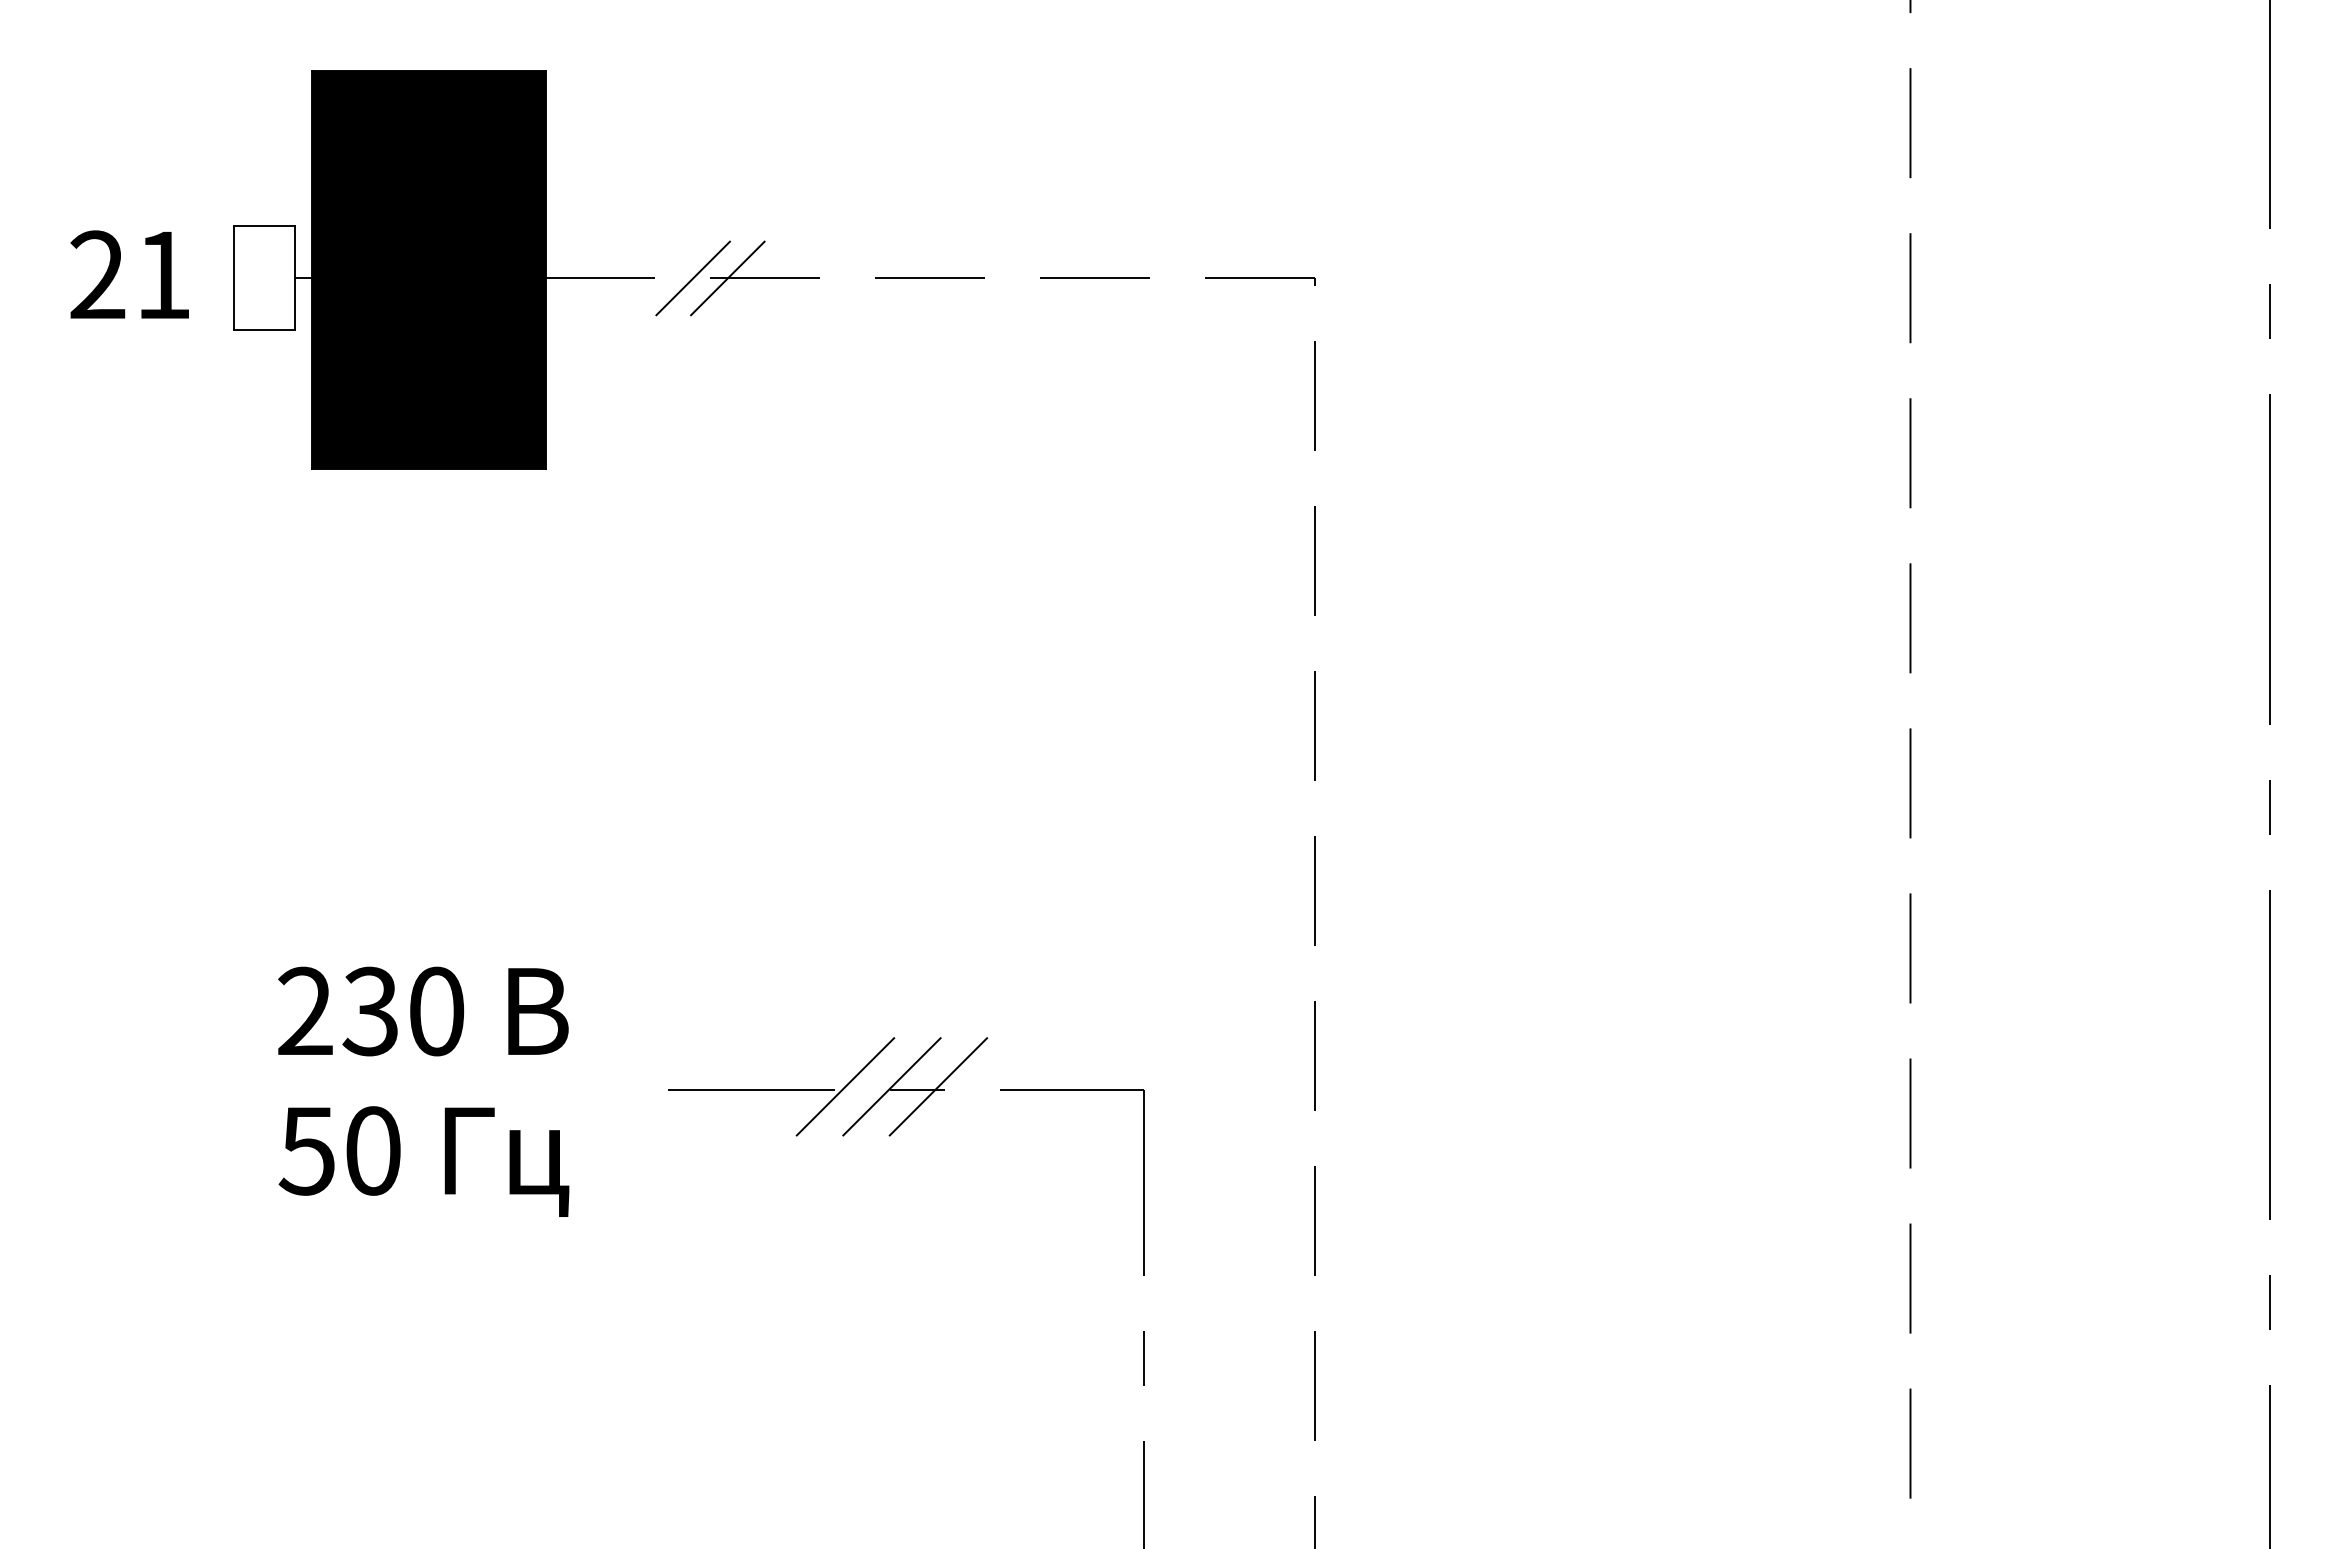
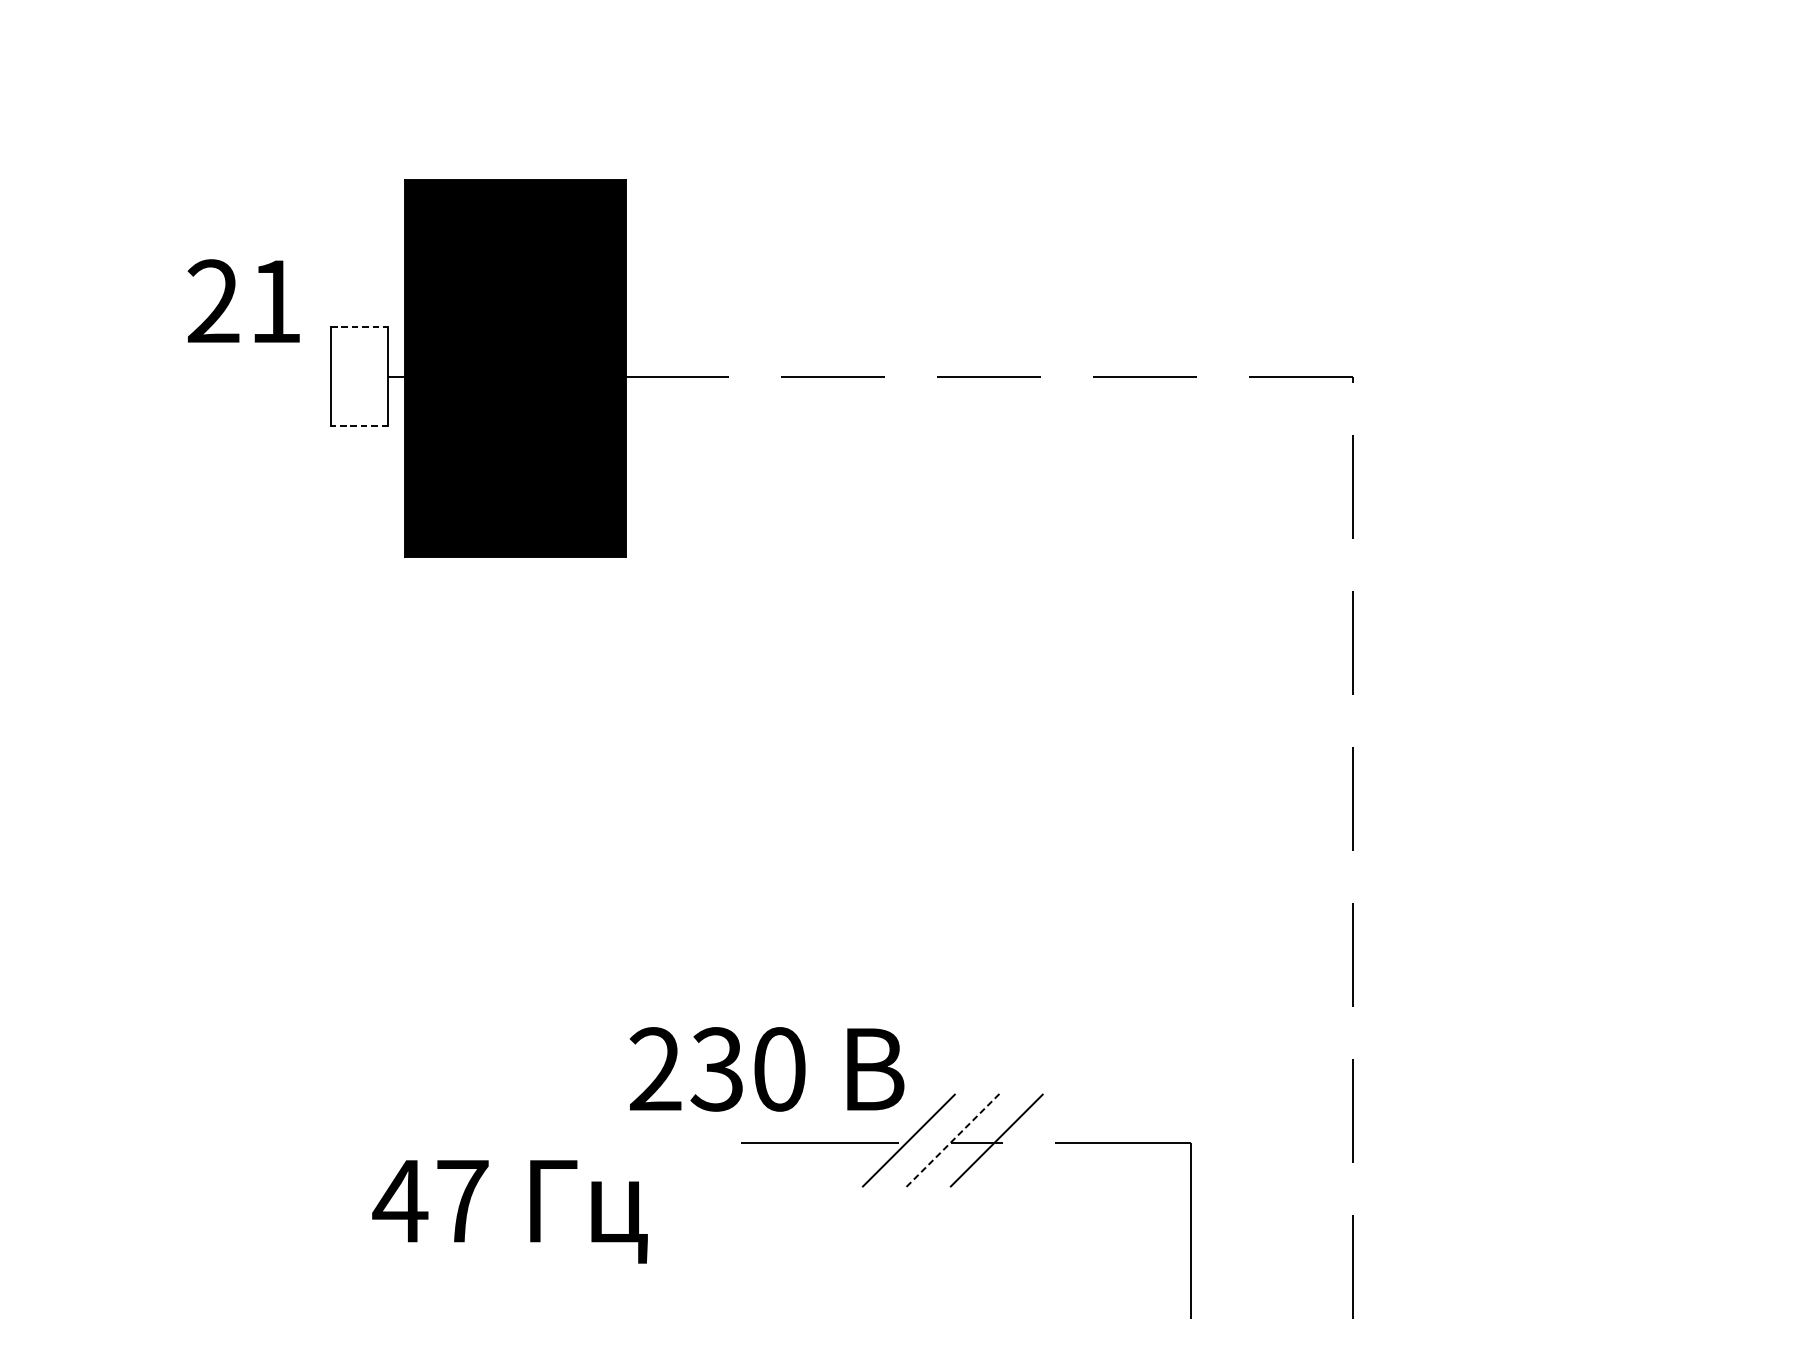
line: (264, 226) -> (359, 327), solid -> dashed
text: (129, 274) -> (243, 300), moved
line: (692, 278) -> (764, 376), removed
line: (727, 278) -> (797, 376), removed
line: (263, 330) -> (358, 425), solid -> dashed
text: (423, 1011) -> (767, 1069), moved
line: (891, 1086) -> (952, 1140), solid -> dashed
text: (338, 1150) -> (429, 1200), 50 -> 47

